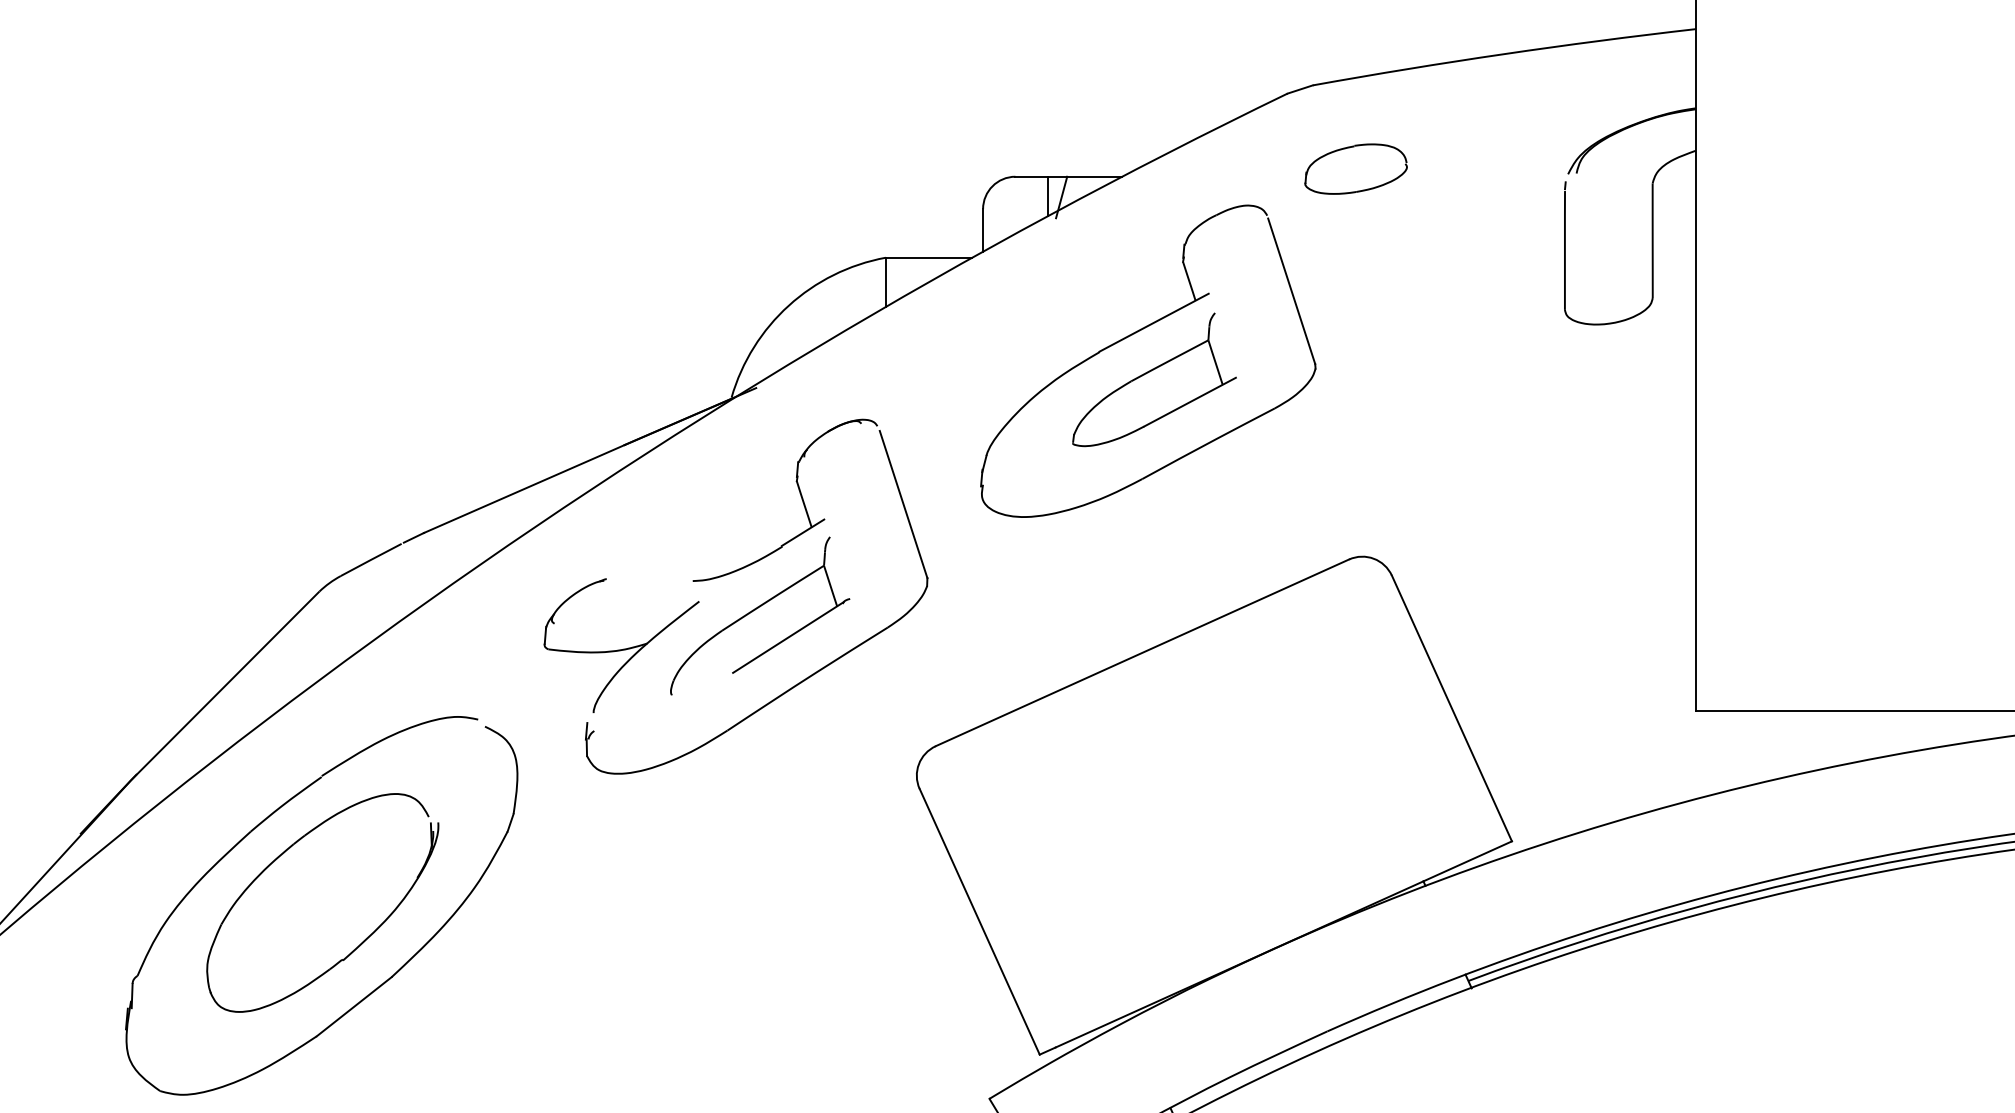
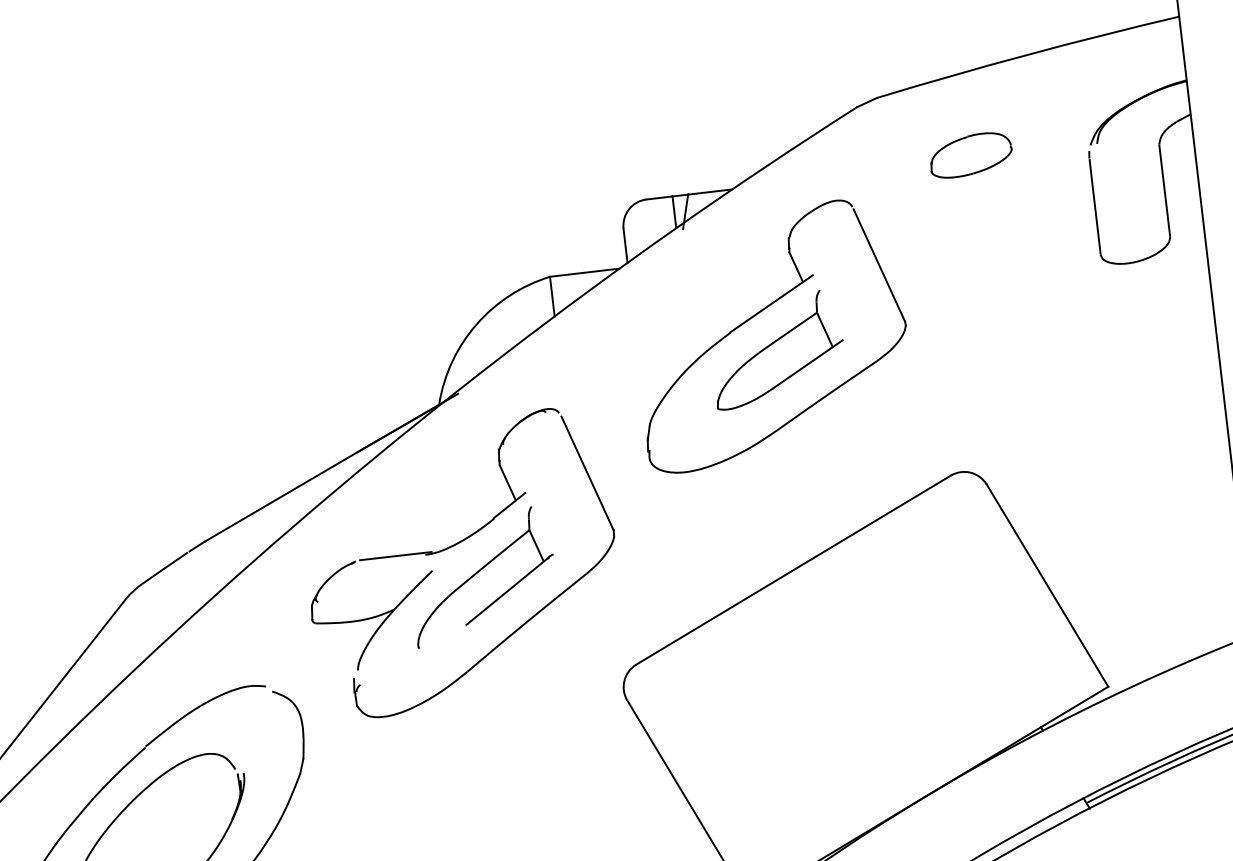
part: (1355, 168) -> (970, 154), moved
line: (655, 578) -> (395, 556), added

